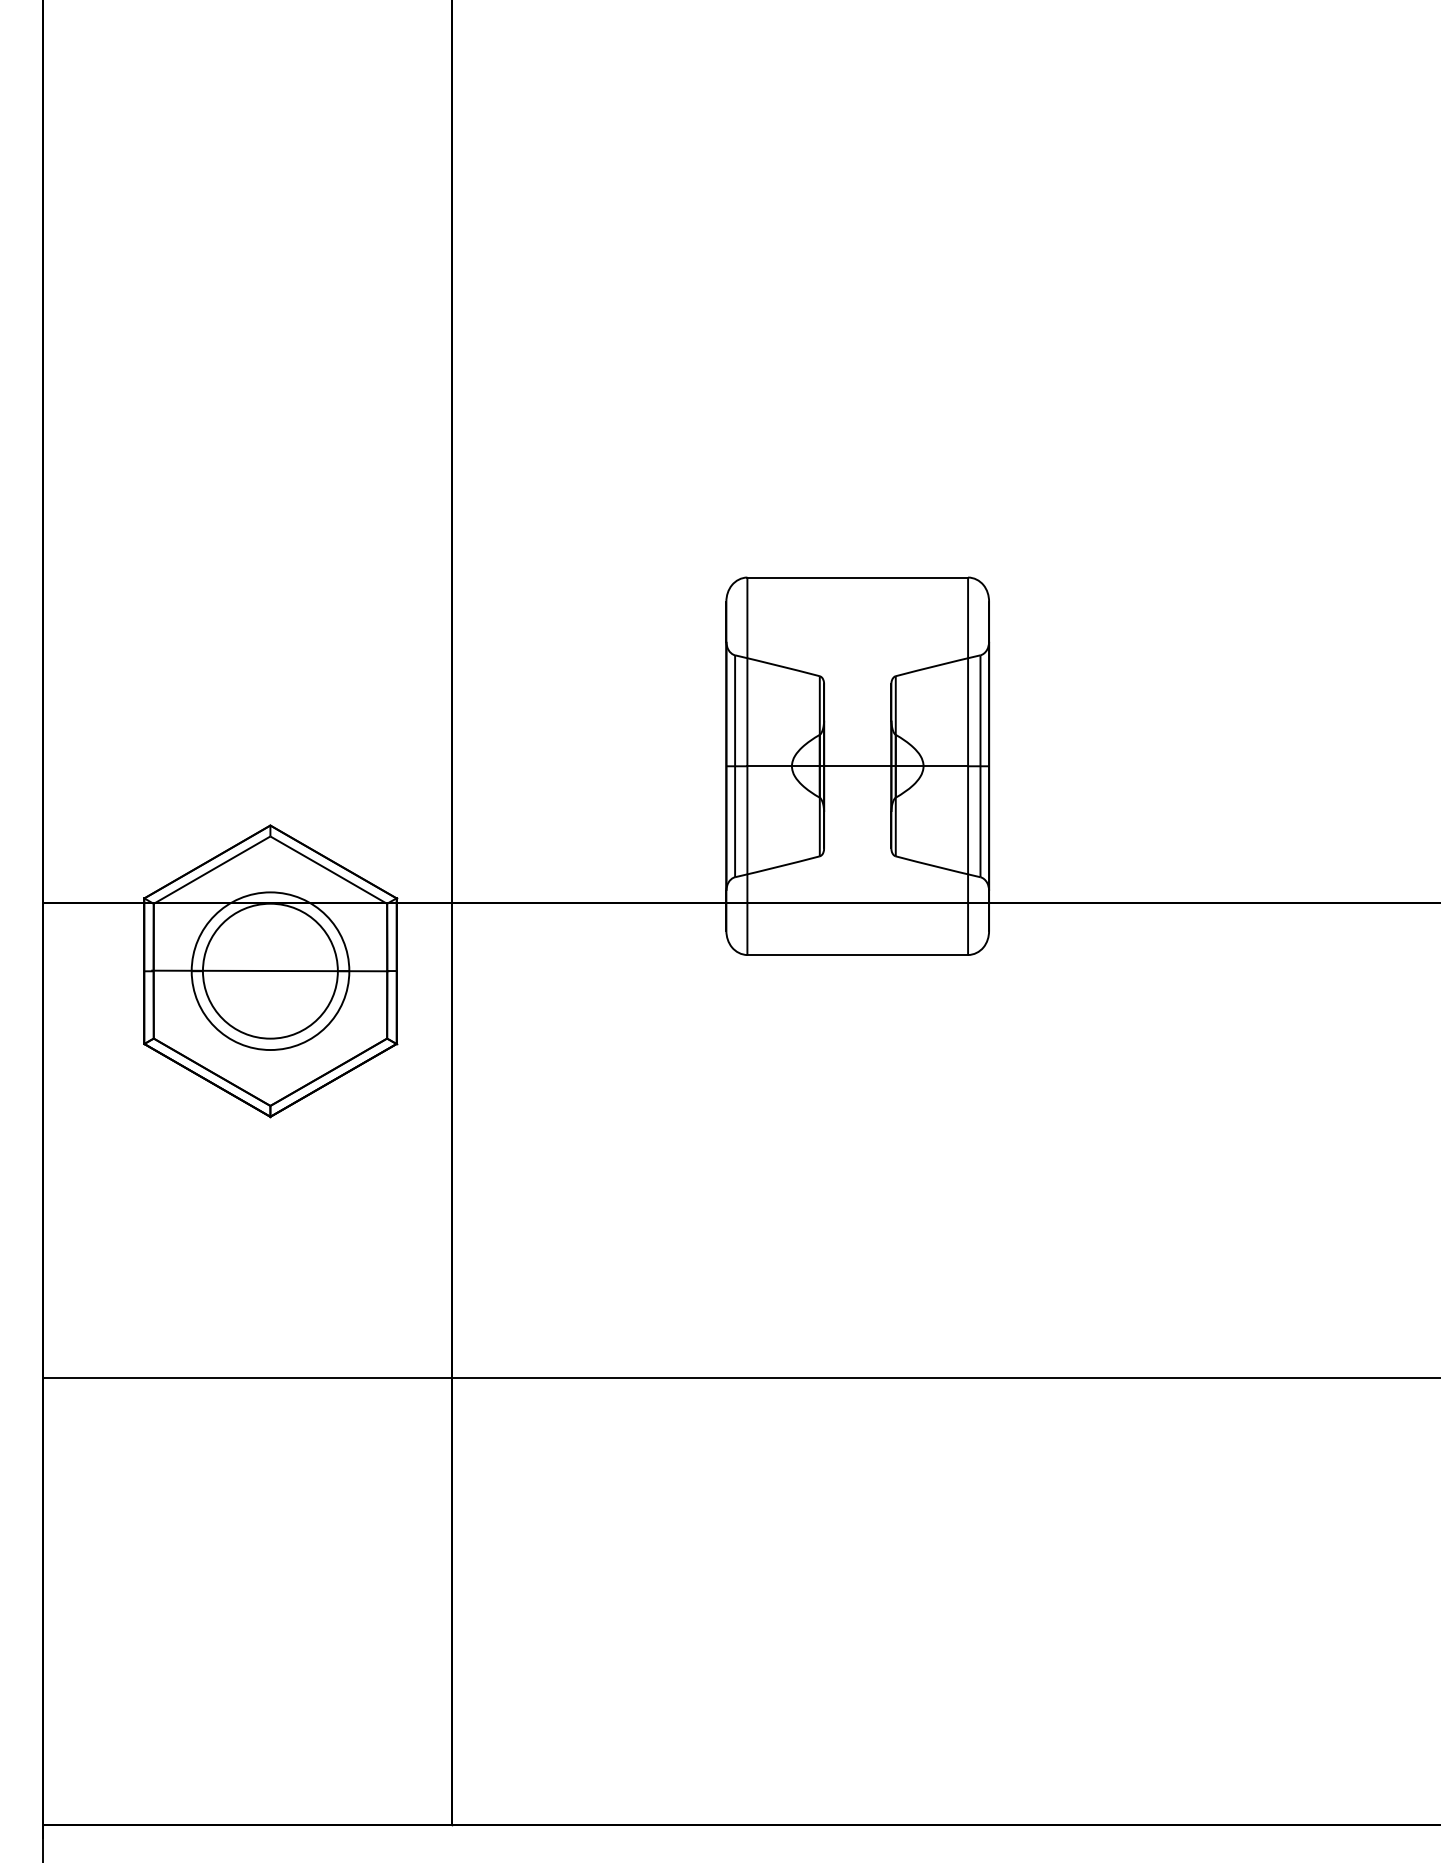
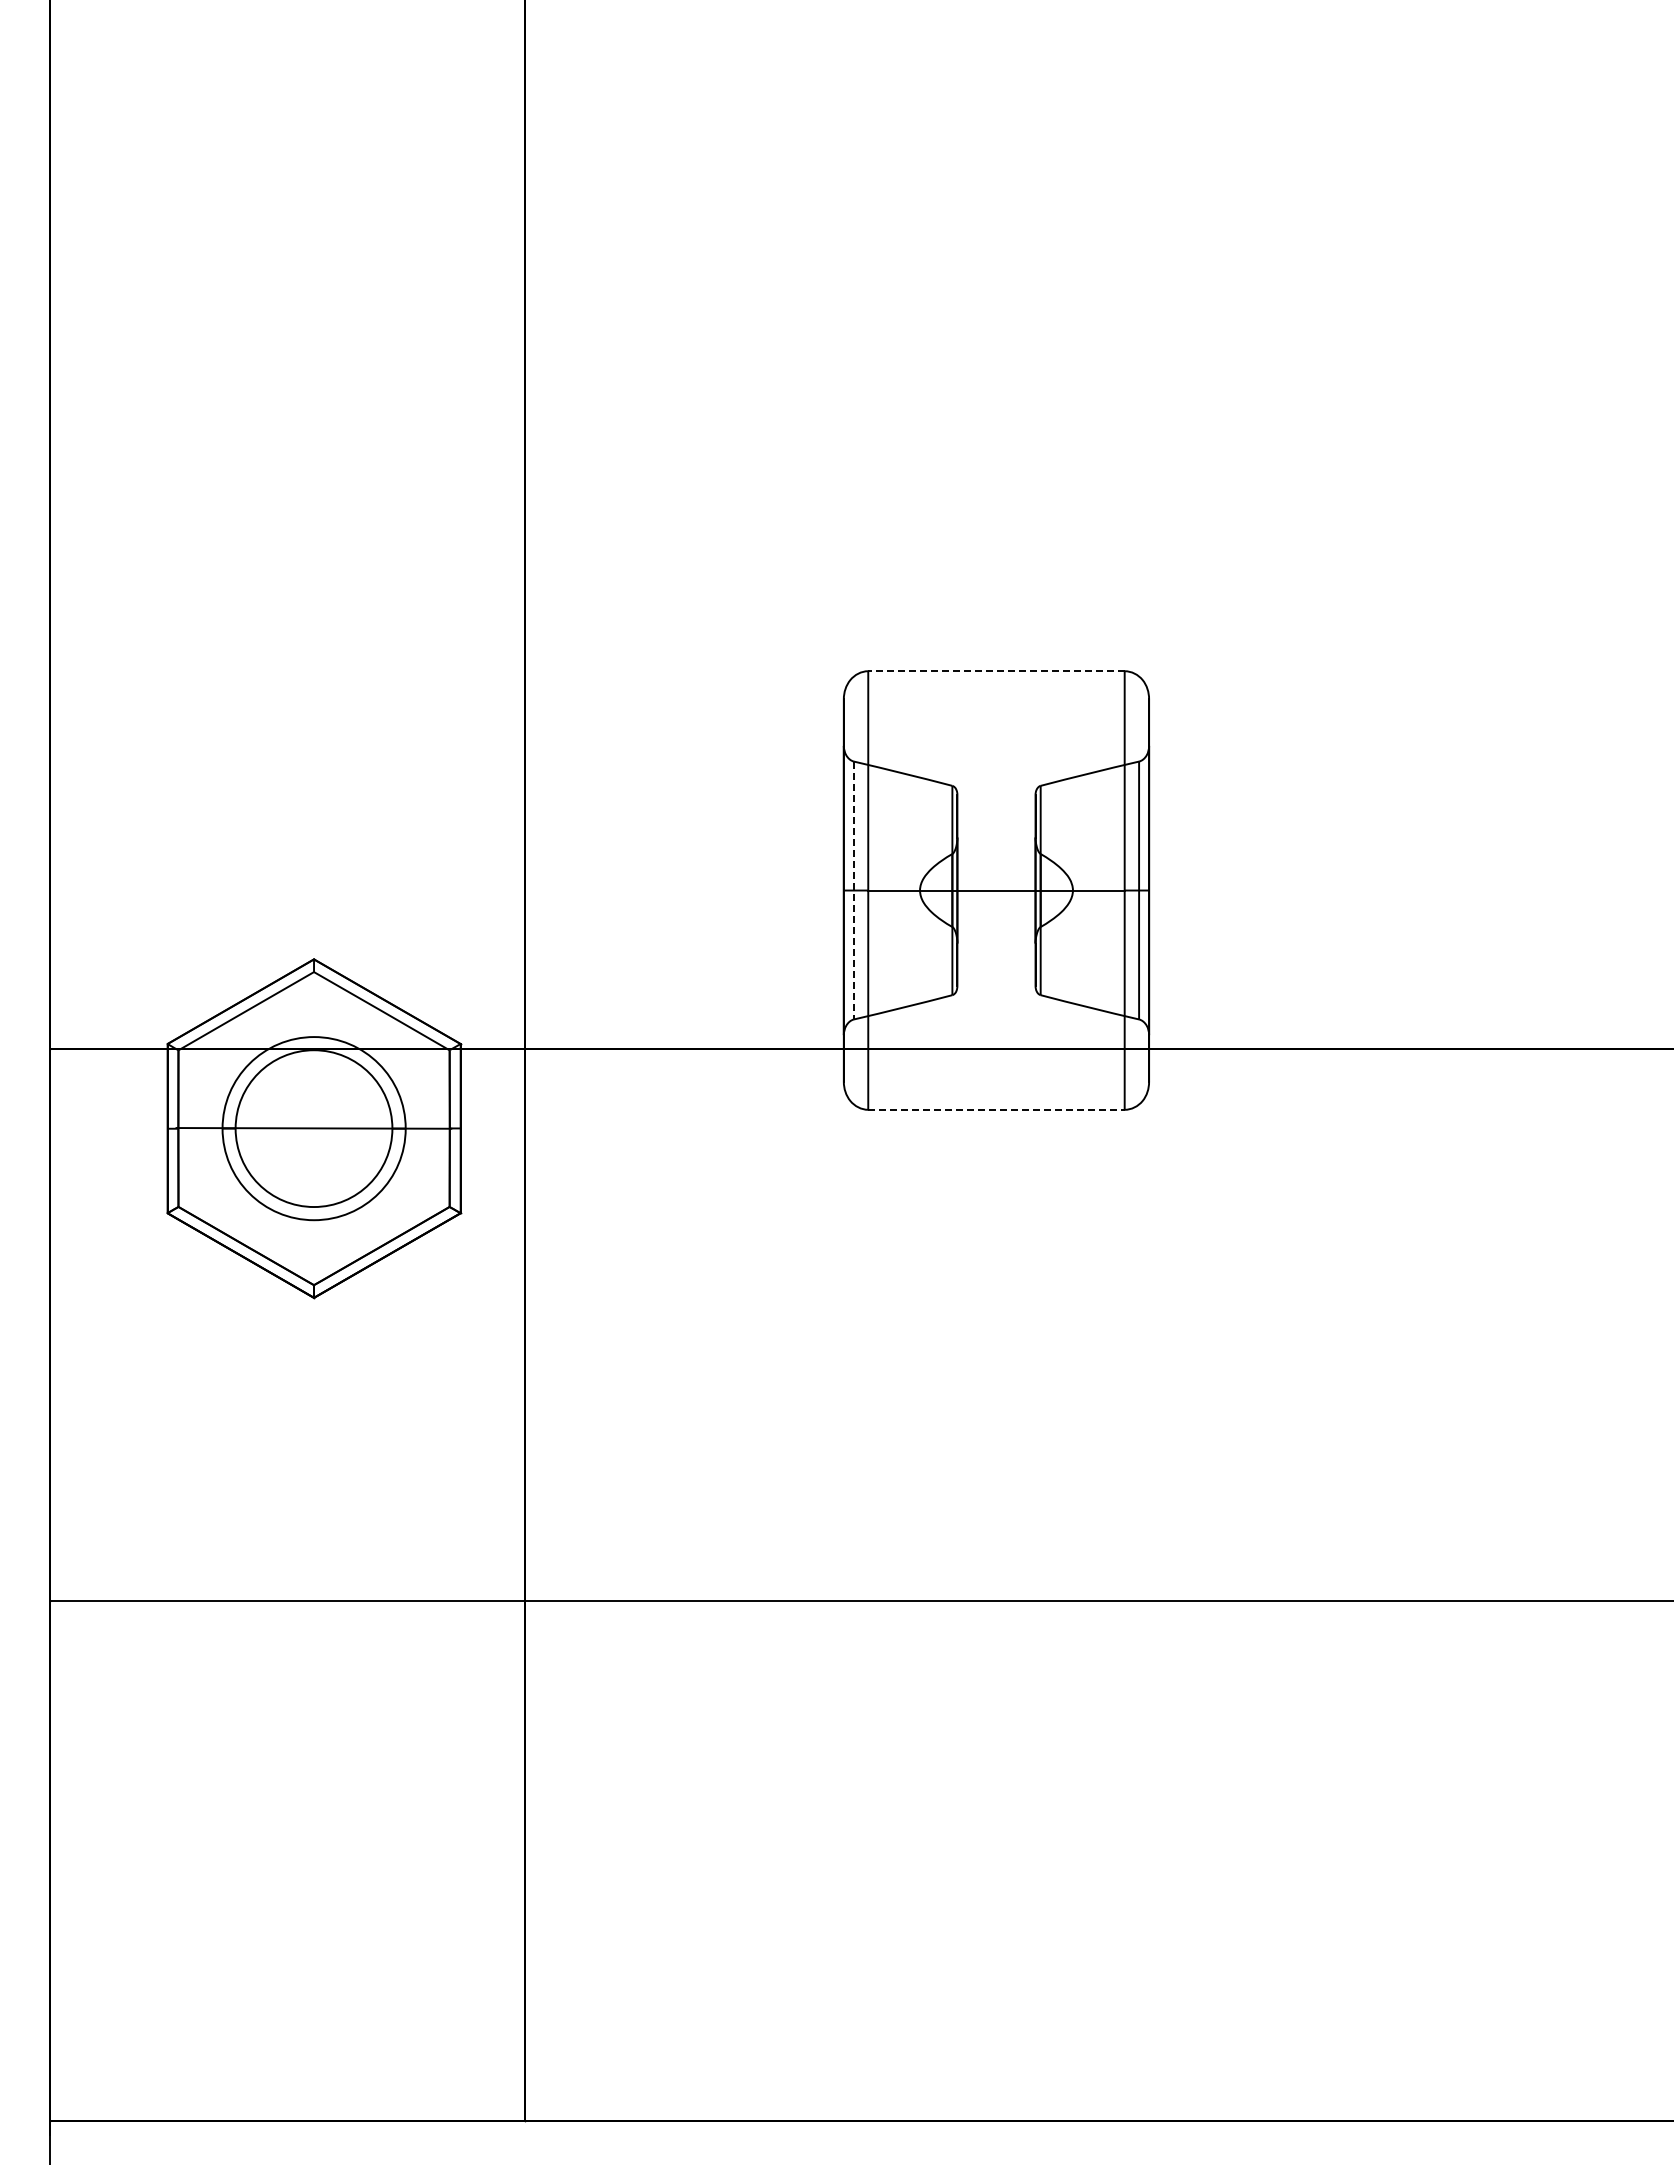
line: (856, 577) -> (995, 671), solid -> dashed
arc: (734, 766) -> (853, 890), solid -> dashed
line: (857, 954) -> (996, 1109), solid -> dashed

